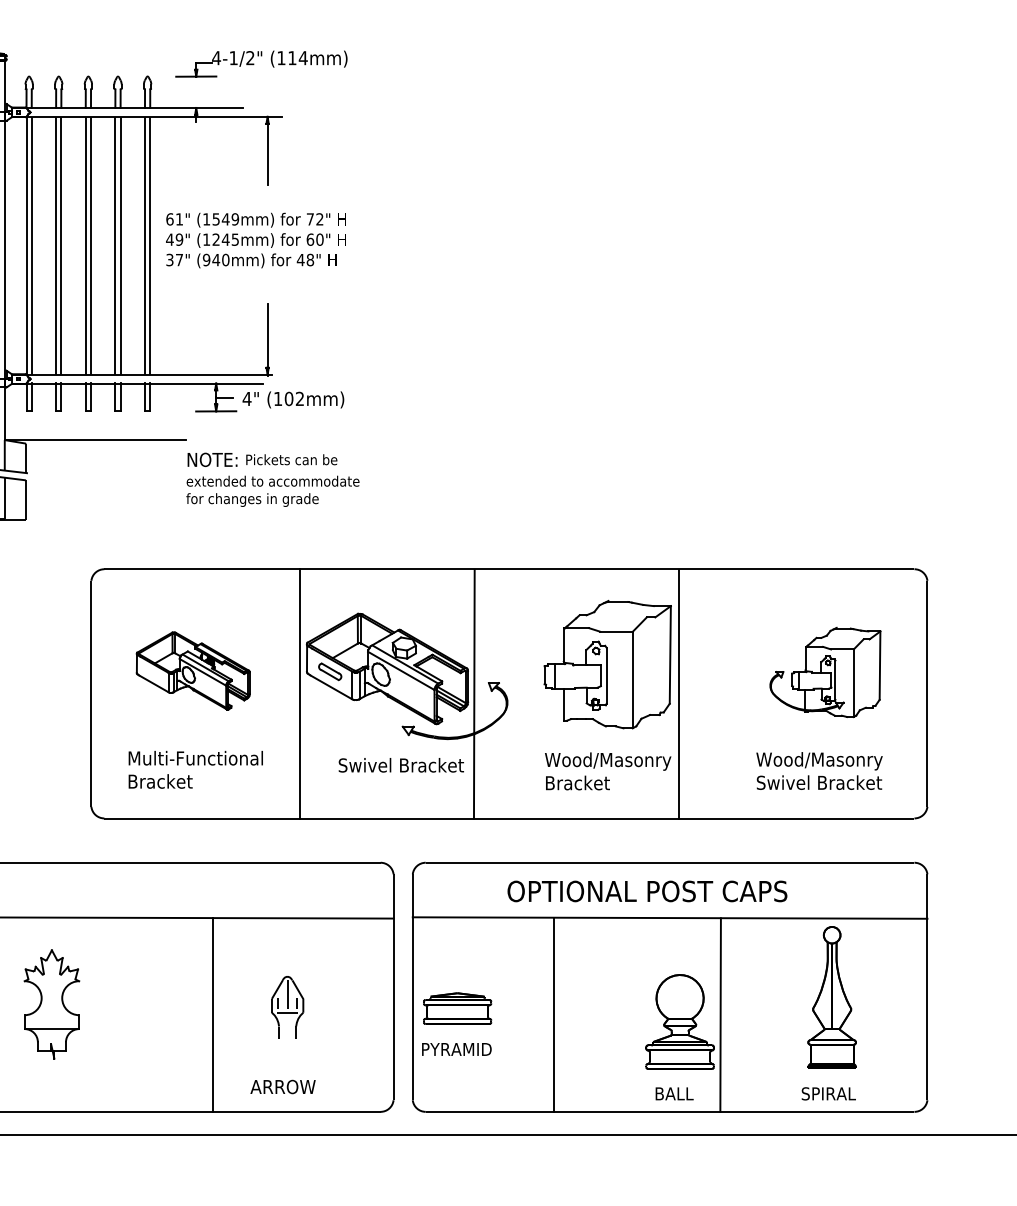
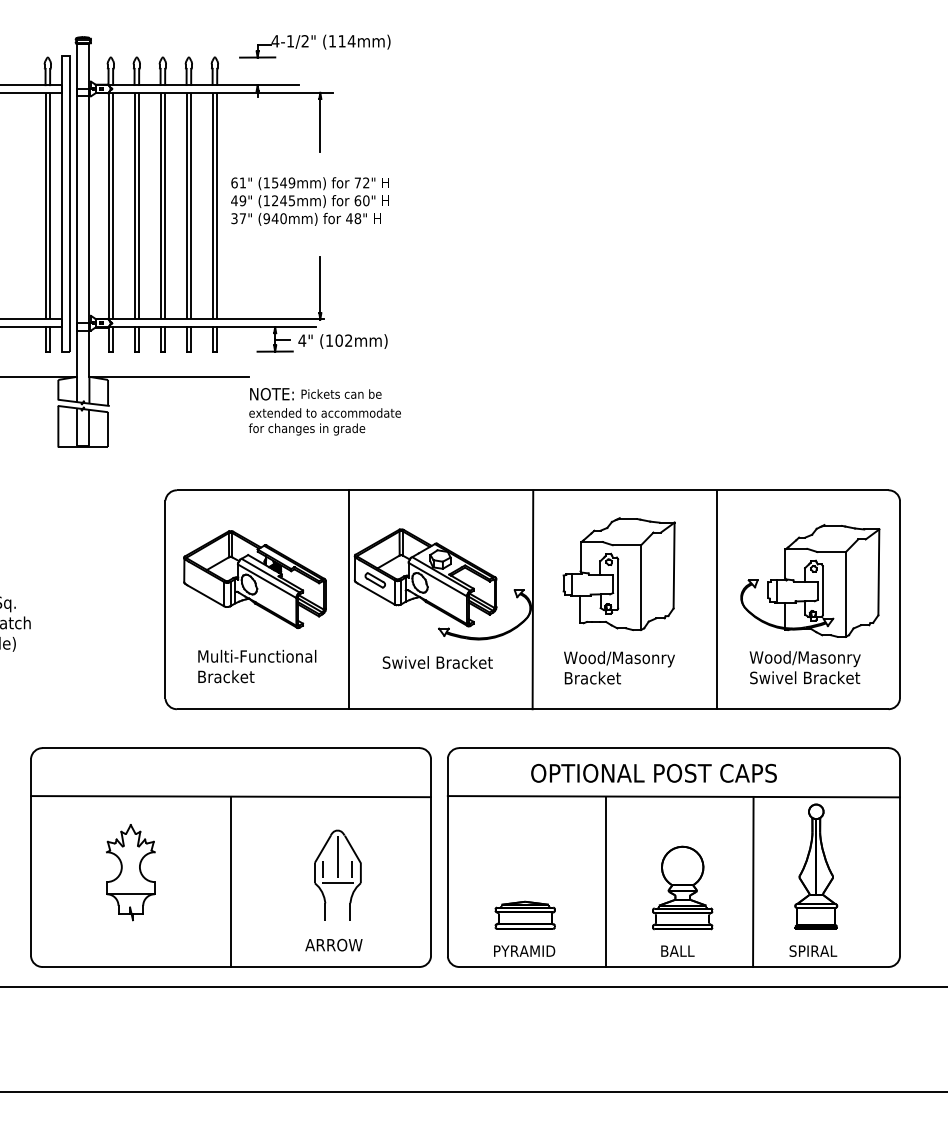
part: (192, 670) -> (254, 579), size x1.43
part: (825, 671) -> (810, 580), size x1.43
line: (473, 693) -> (532, 599), moved
line: (678, 694) -> (716, 600), moved
part: (287, 1006) -> (337, 874), size x1.67
line: (213, 1014) -> (231, 881), moved
line: (554, 1014) -> (606, 881), moved
line: (720, 1014) -> (753, 881), moved
part: (456, 1023) -> (524, 928), moved

